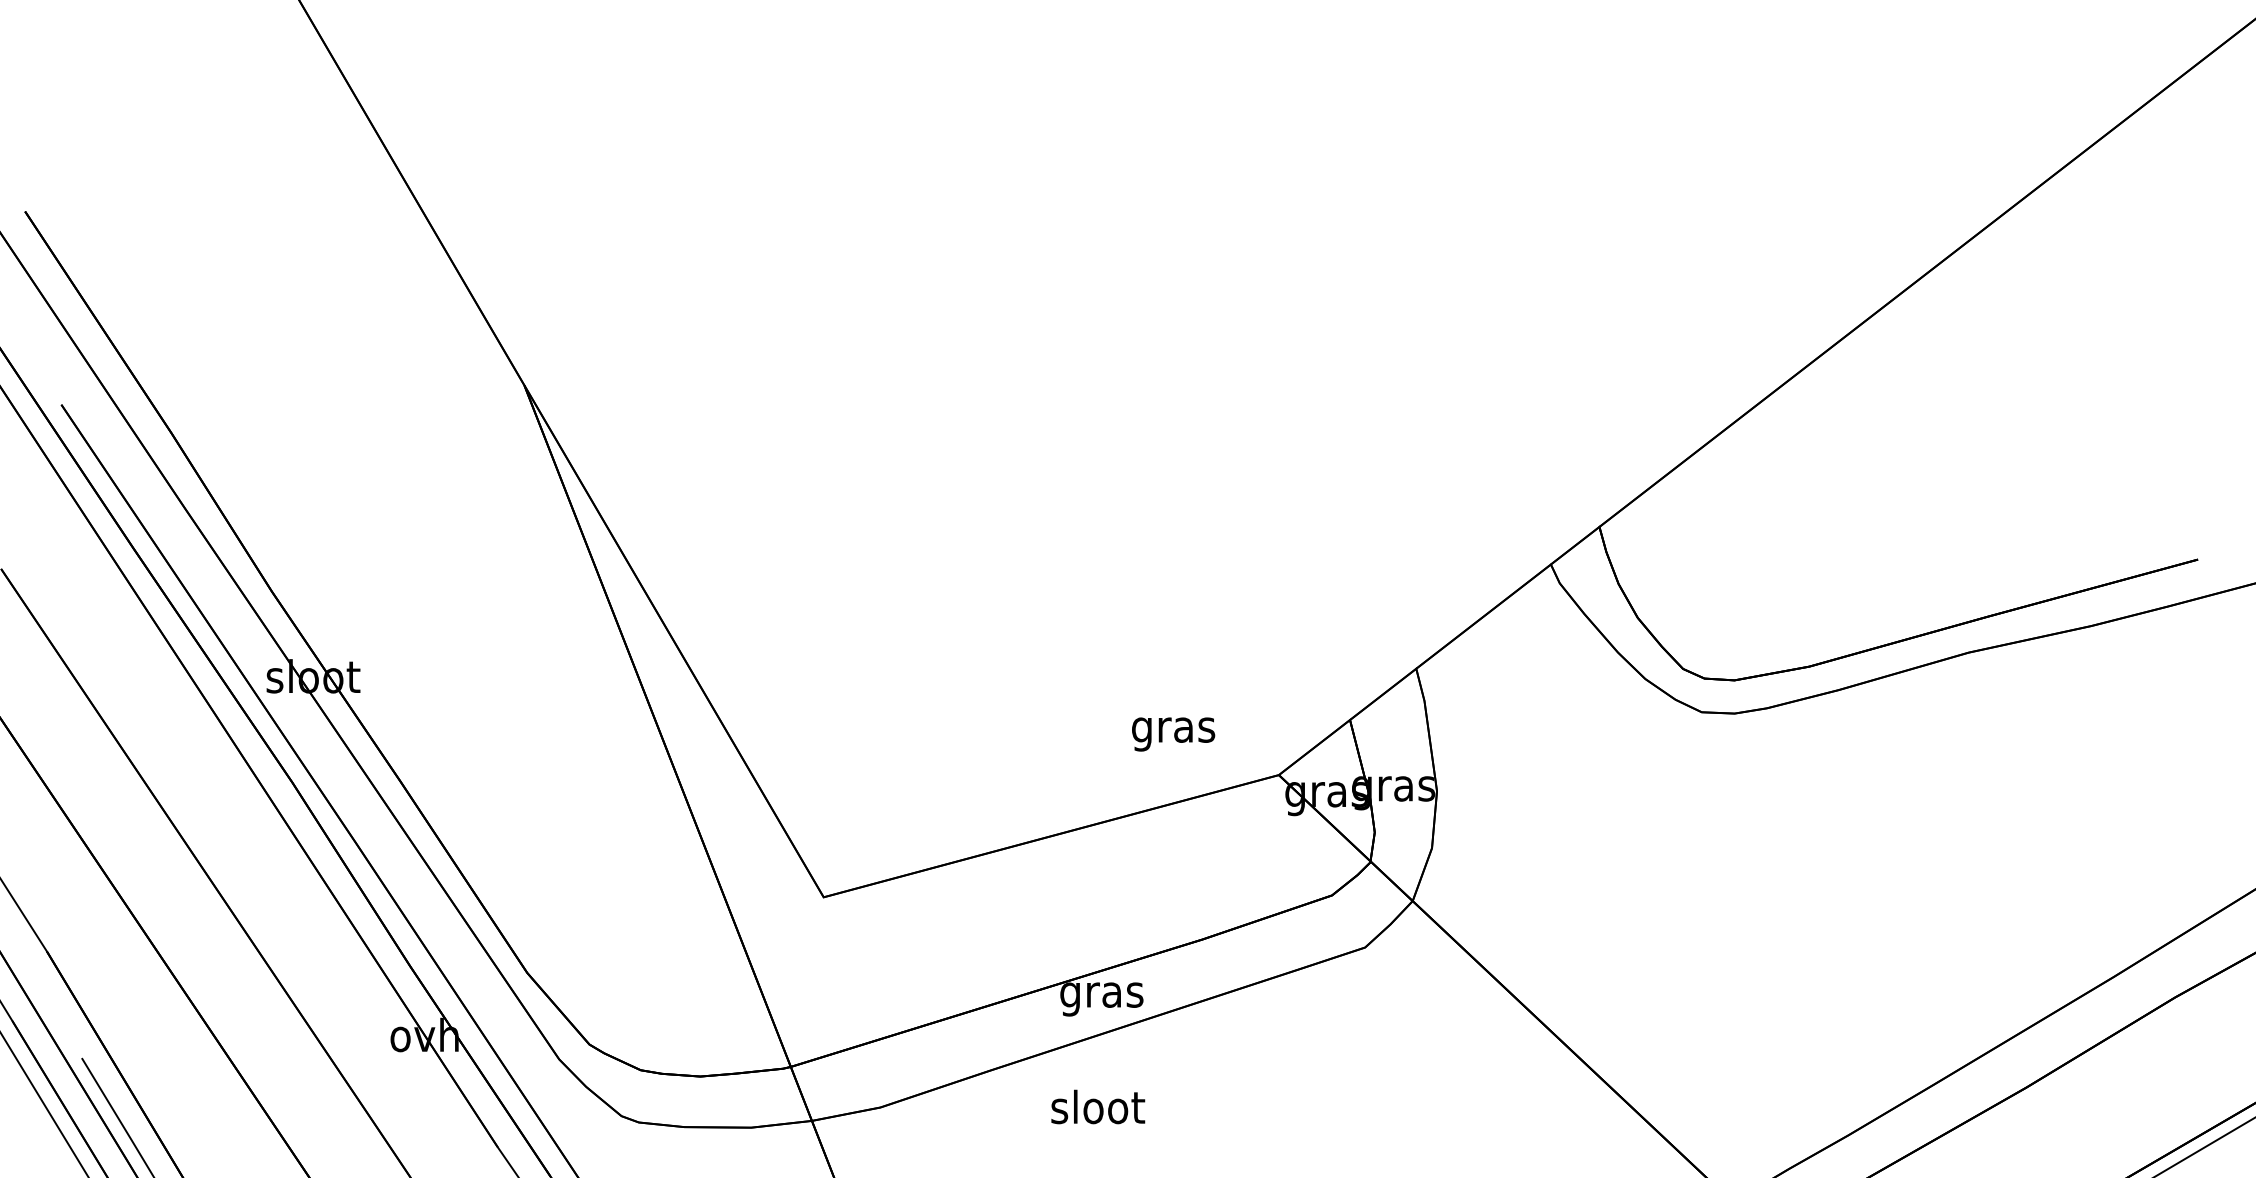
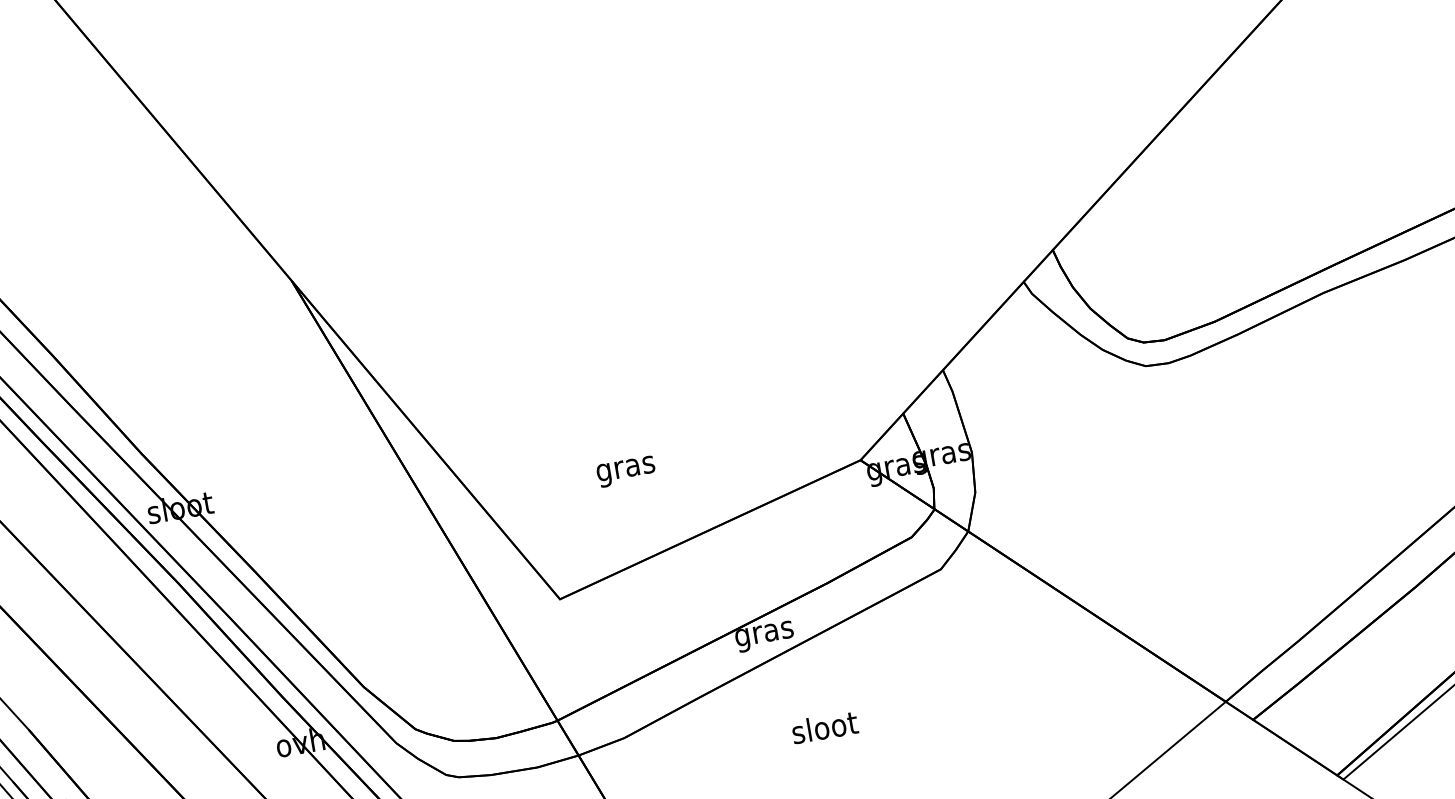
text: (1173, 734) -> (626, 471), moved
text: (1098, 1106) -> (825, 726), moved

